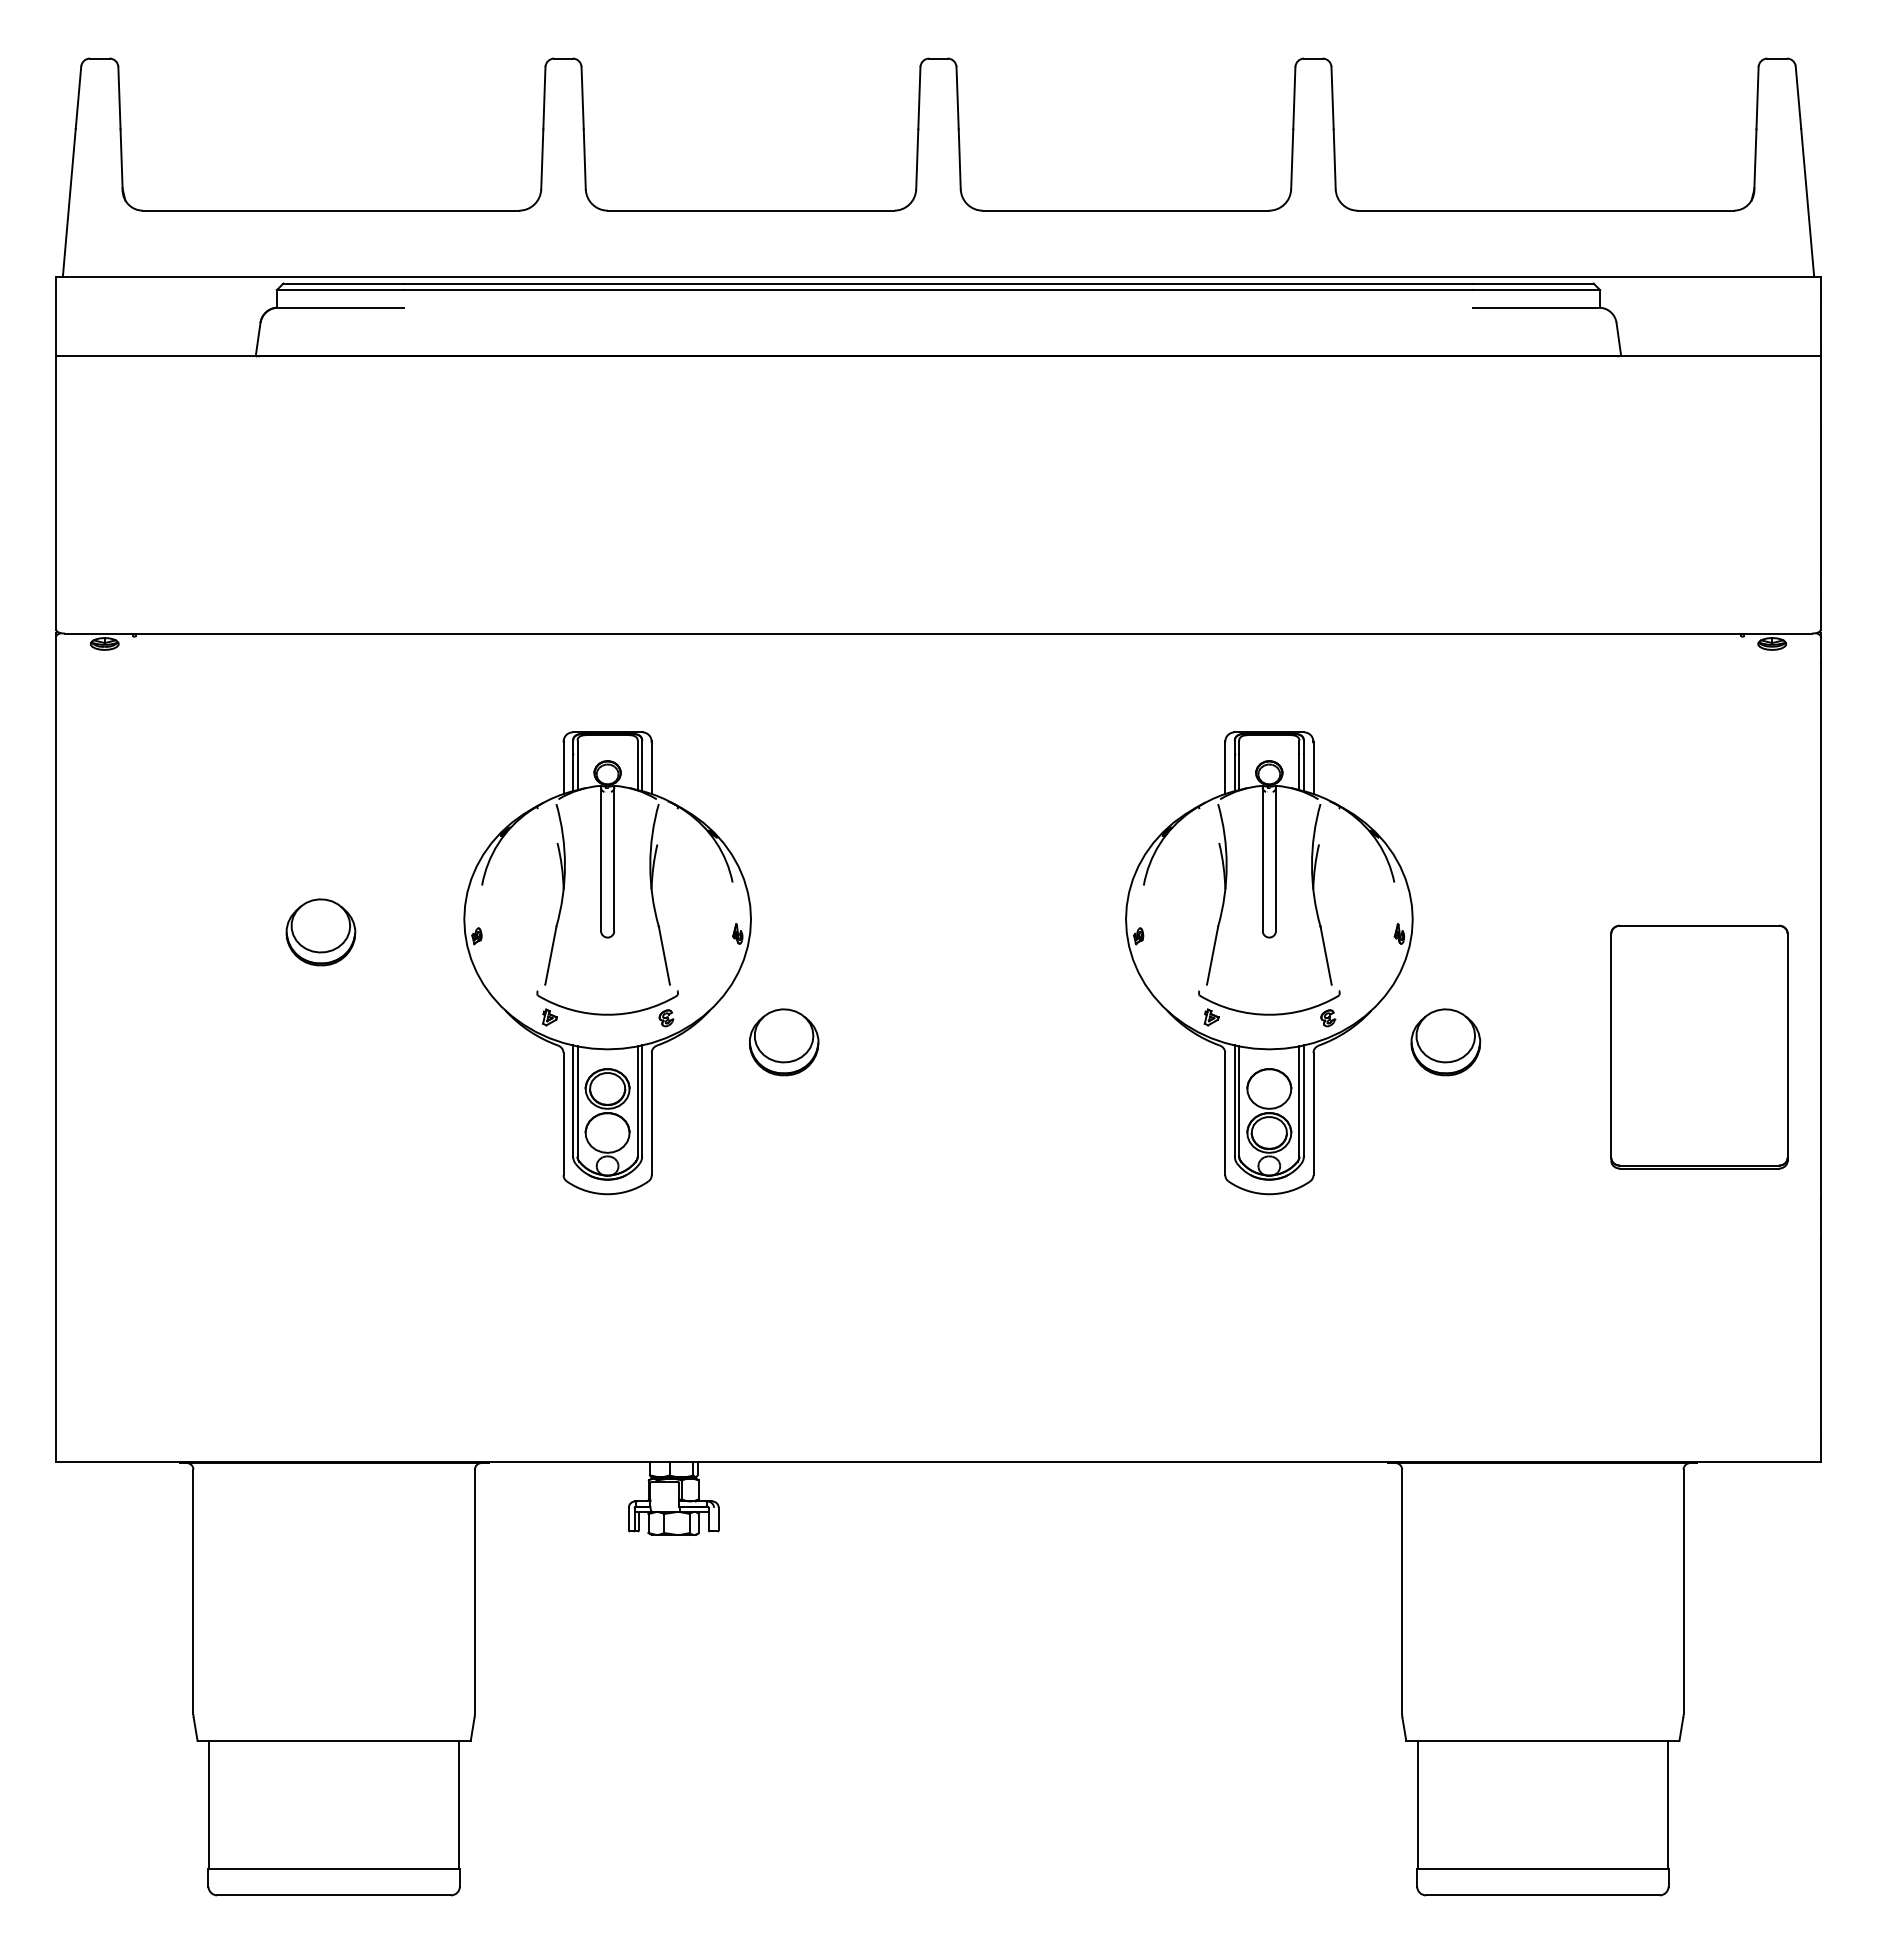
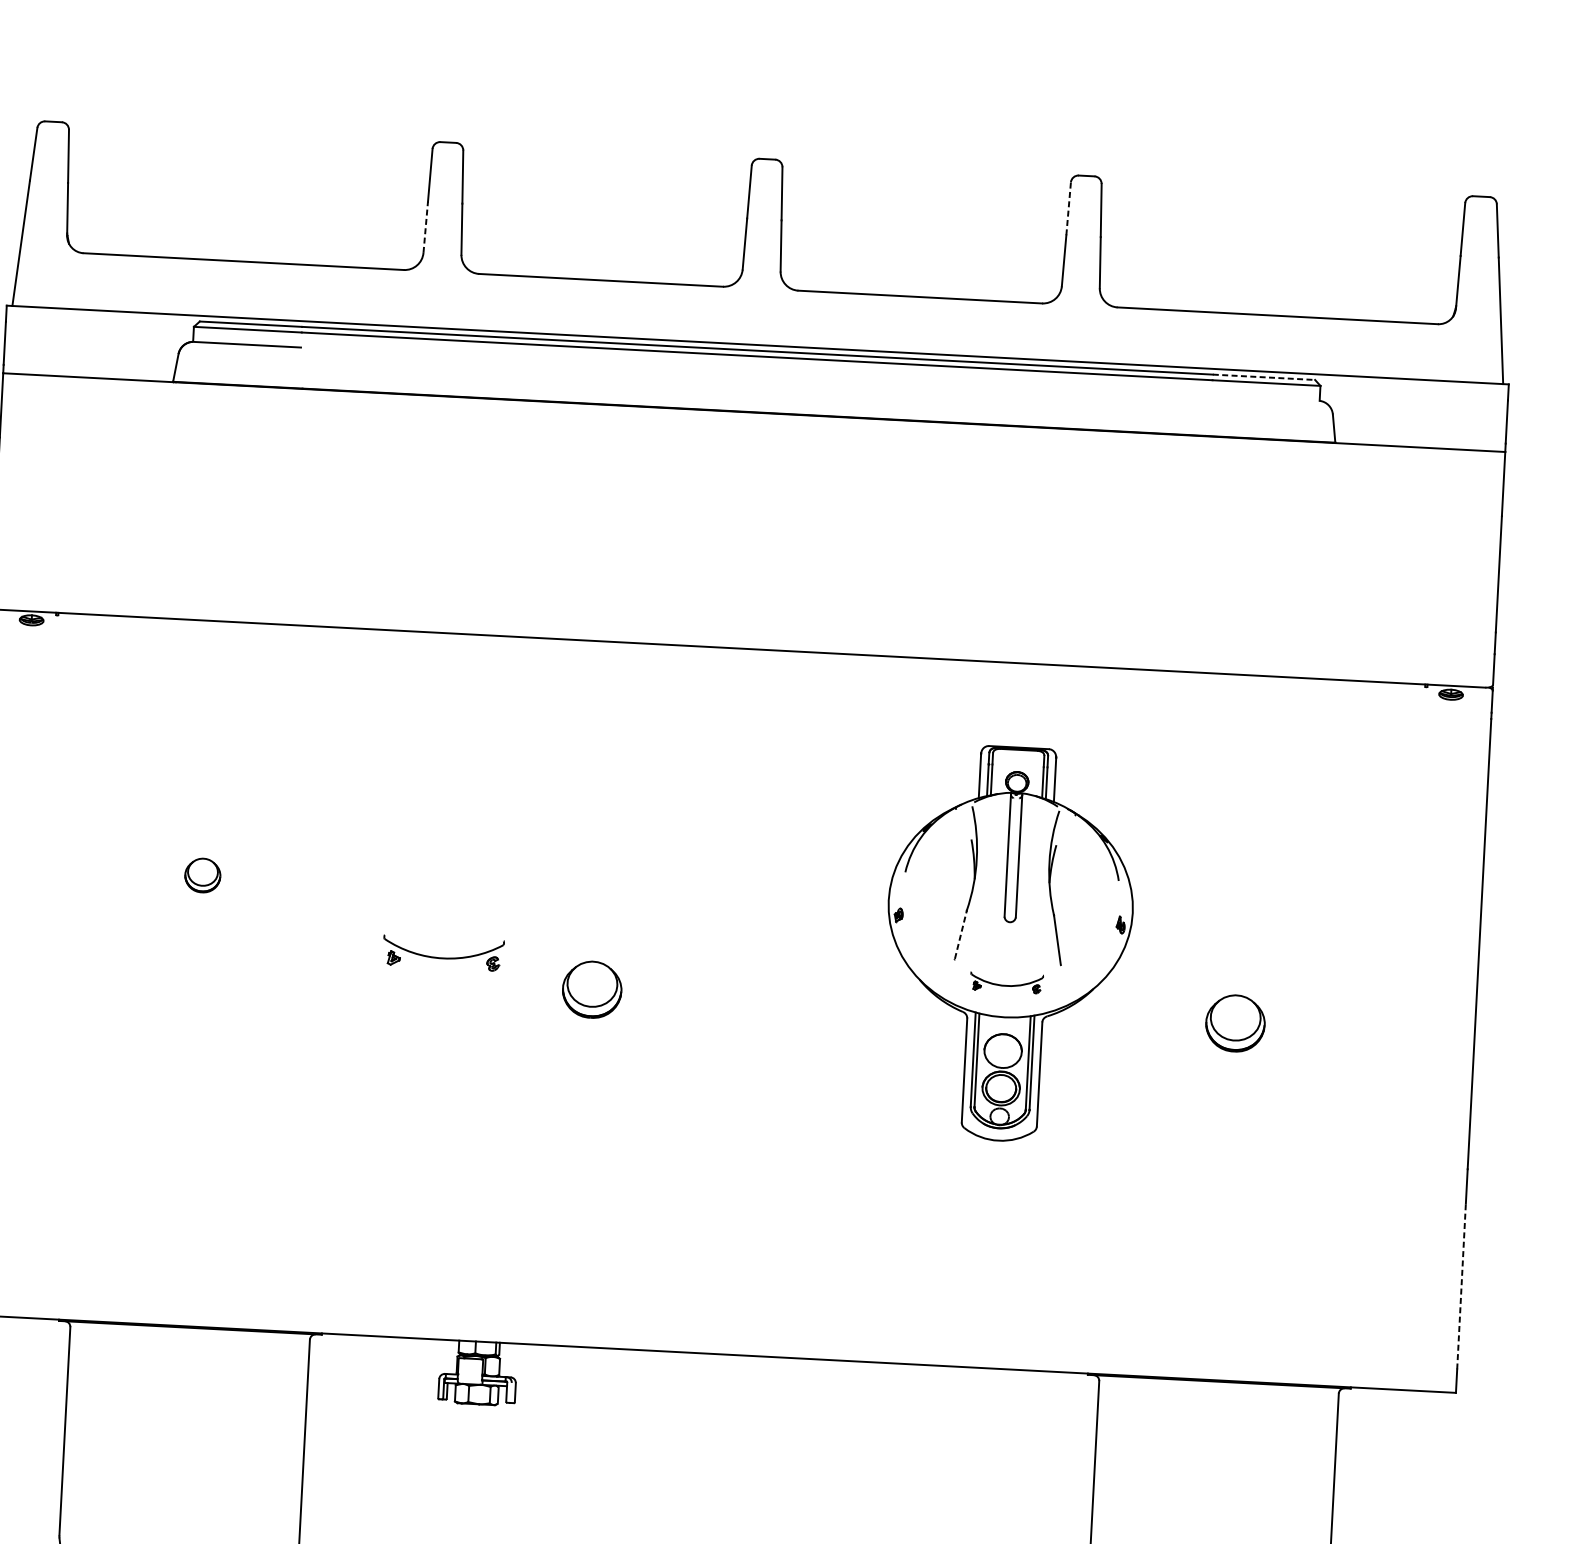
line: (1294, 97) -> (1068, 208), solid -> dashed
line: (542, 158) -> (425, 226), solid -> dashed
line: (1534, 283) -> (1264, 377), solid -> dashed
line: (1535, 307) -> (1264, 397), removed
part: (320, 932) -> (202, 875), size x0.6
line: (1212, 954) -> (960, 934), solid -> dashed
part: (607, 963) -> (445, 914), removed
part: (1269, 1008) -> (1006, 982), size x0.6
part: (1445, 1042) -> (1235, 1023), moved
part: (1699, 1046) -> (1371, 1034), removed
line: (1820, 1336) -> (1461, 1286), solid -> dashed

